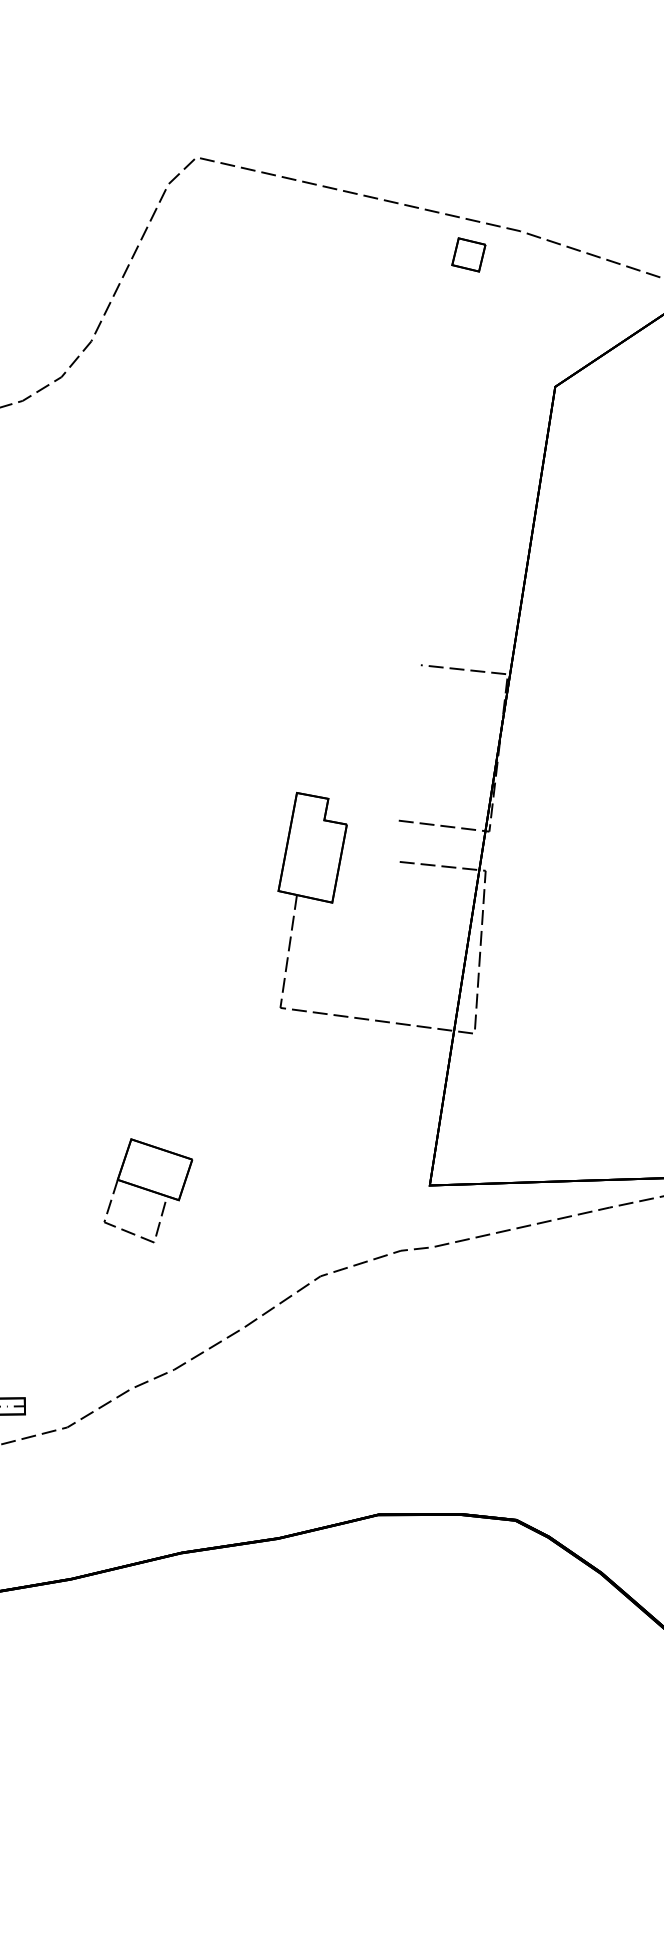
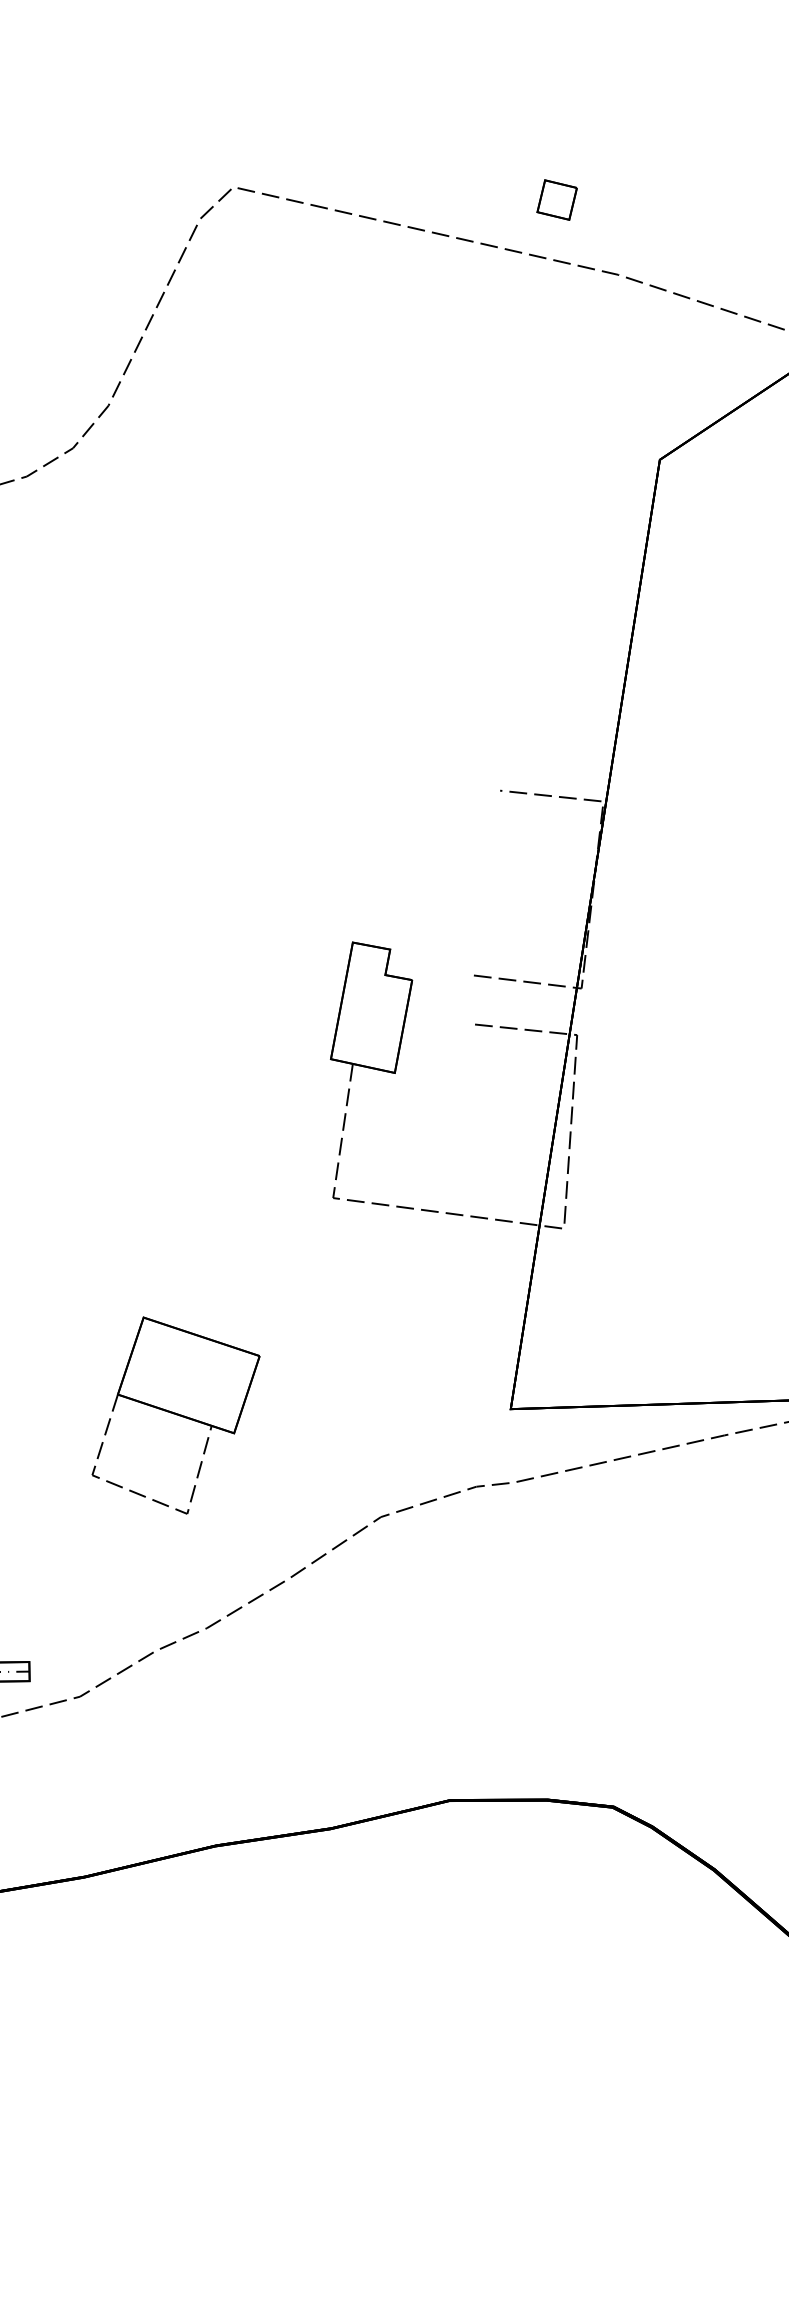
part: (468, 254) -> (556, 199), moved
part: (148, 1190) -> (176, 1415), size x1.6

